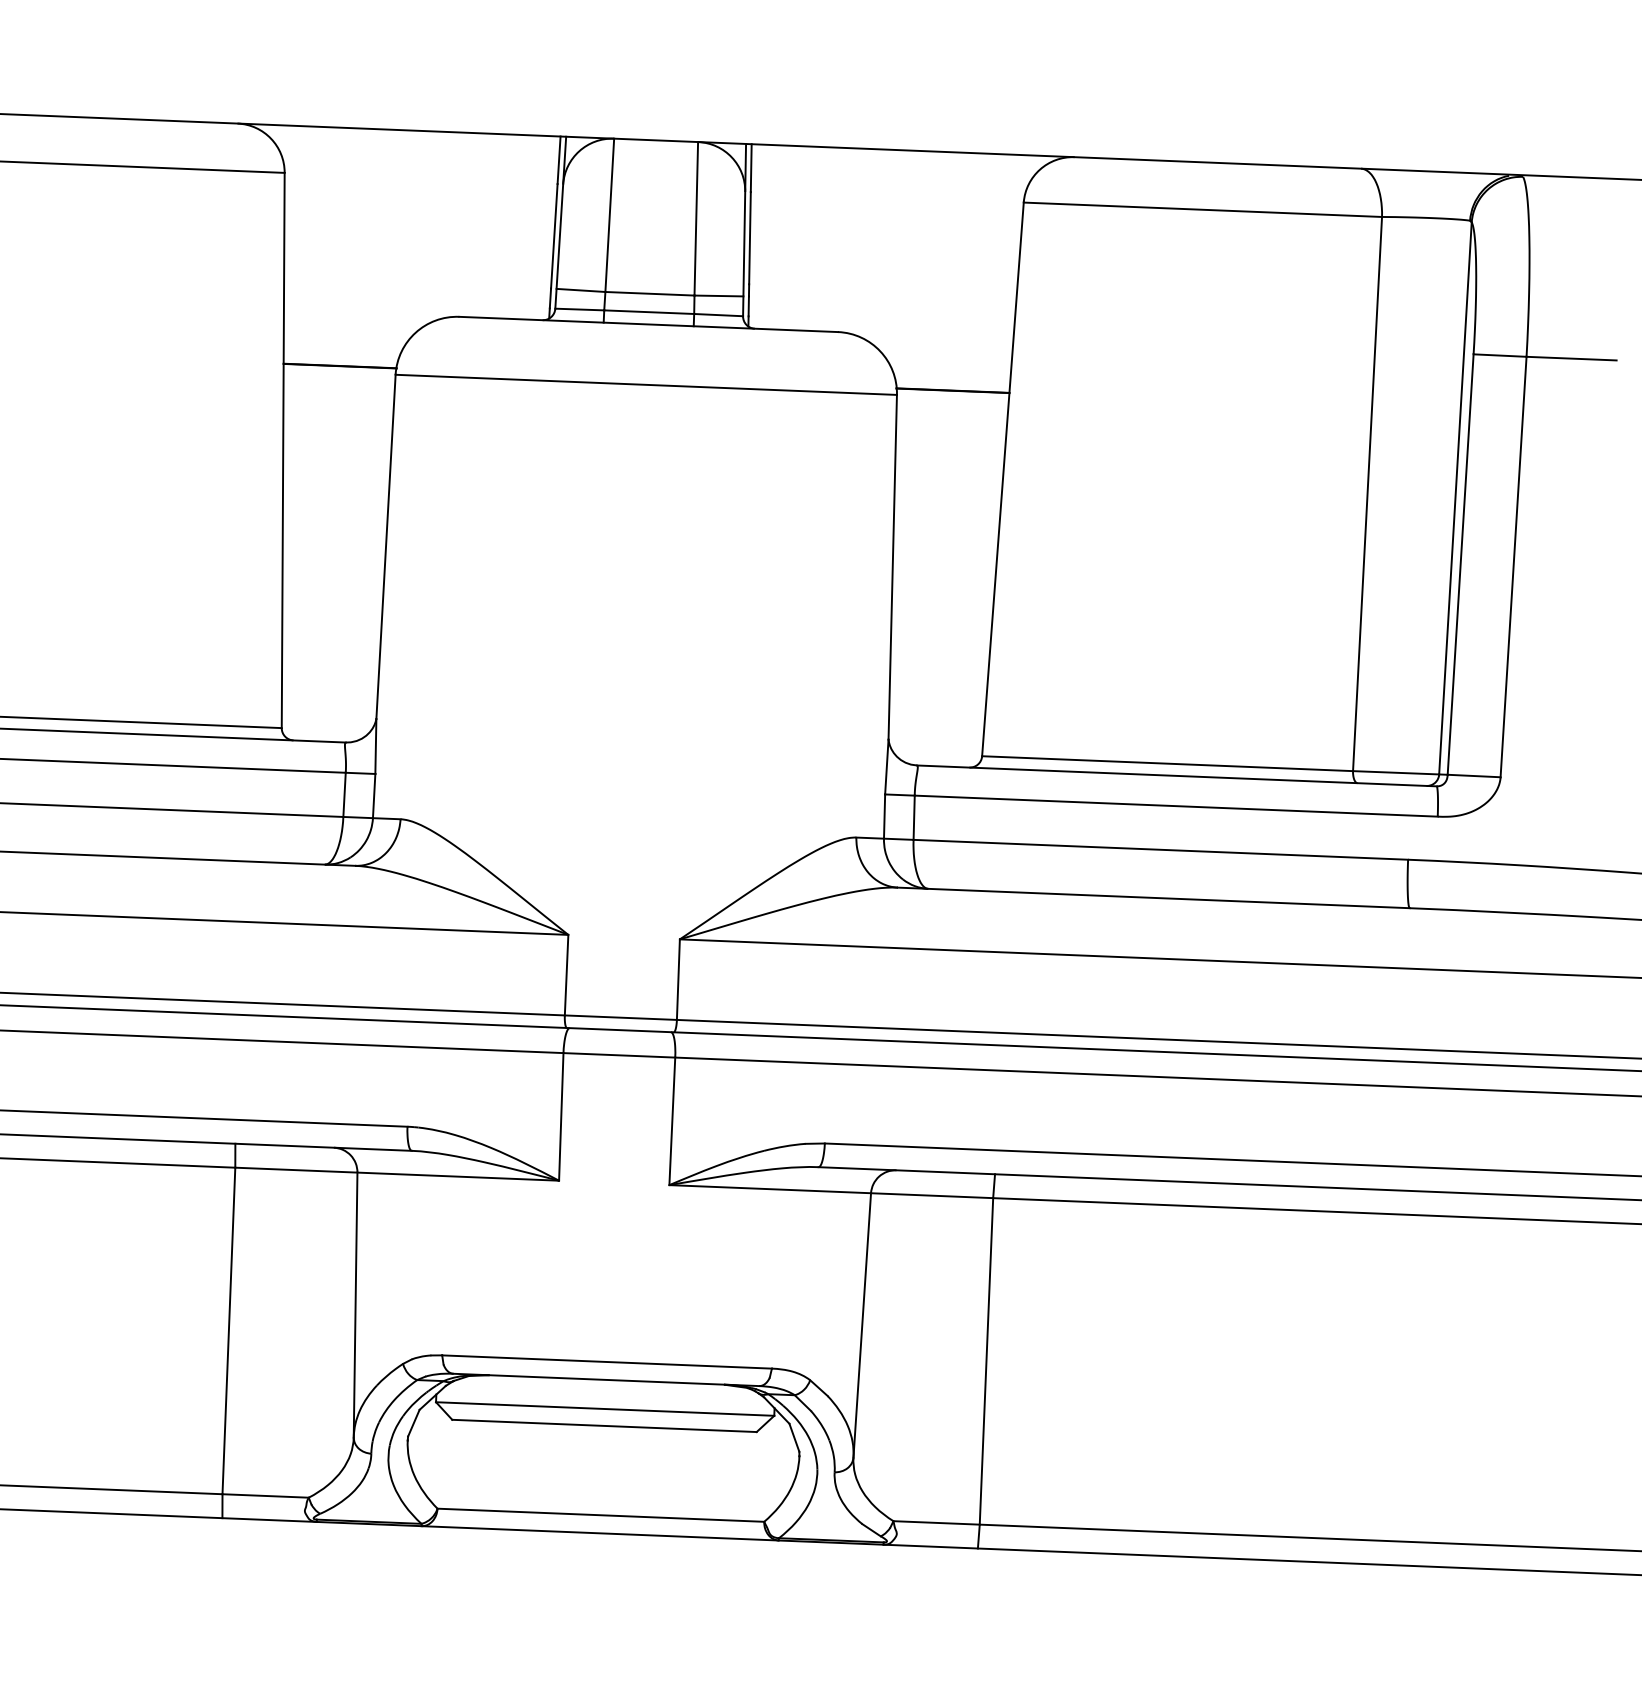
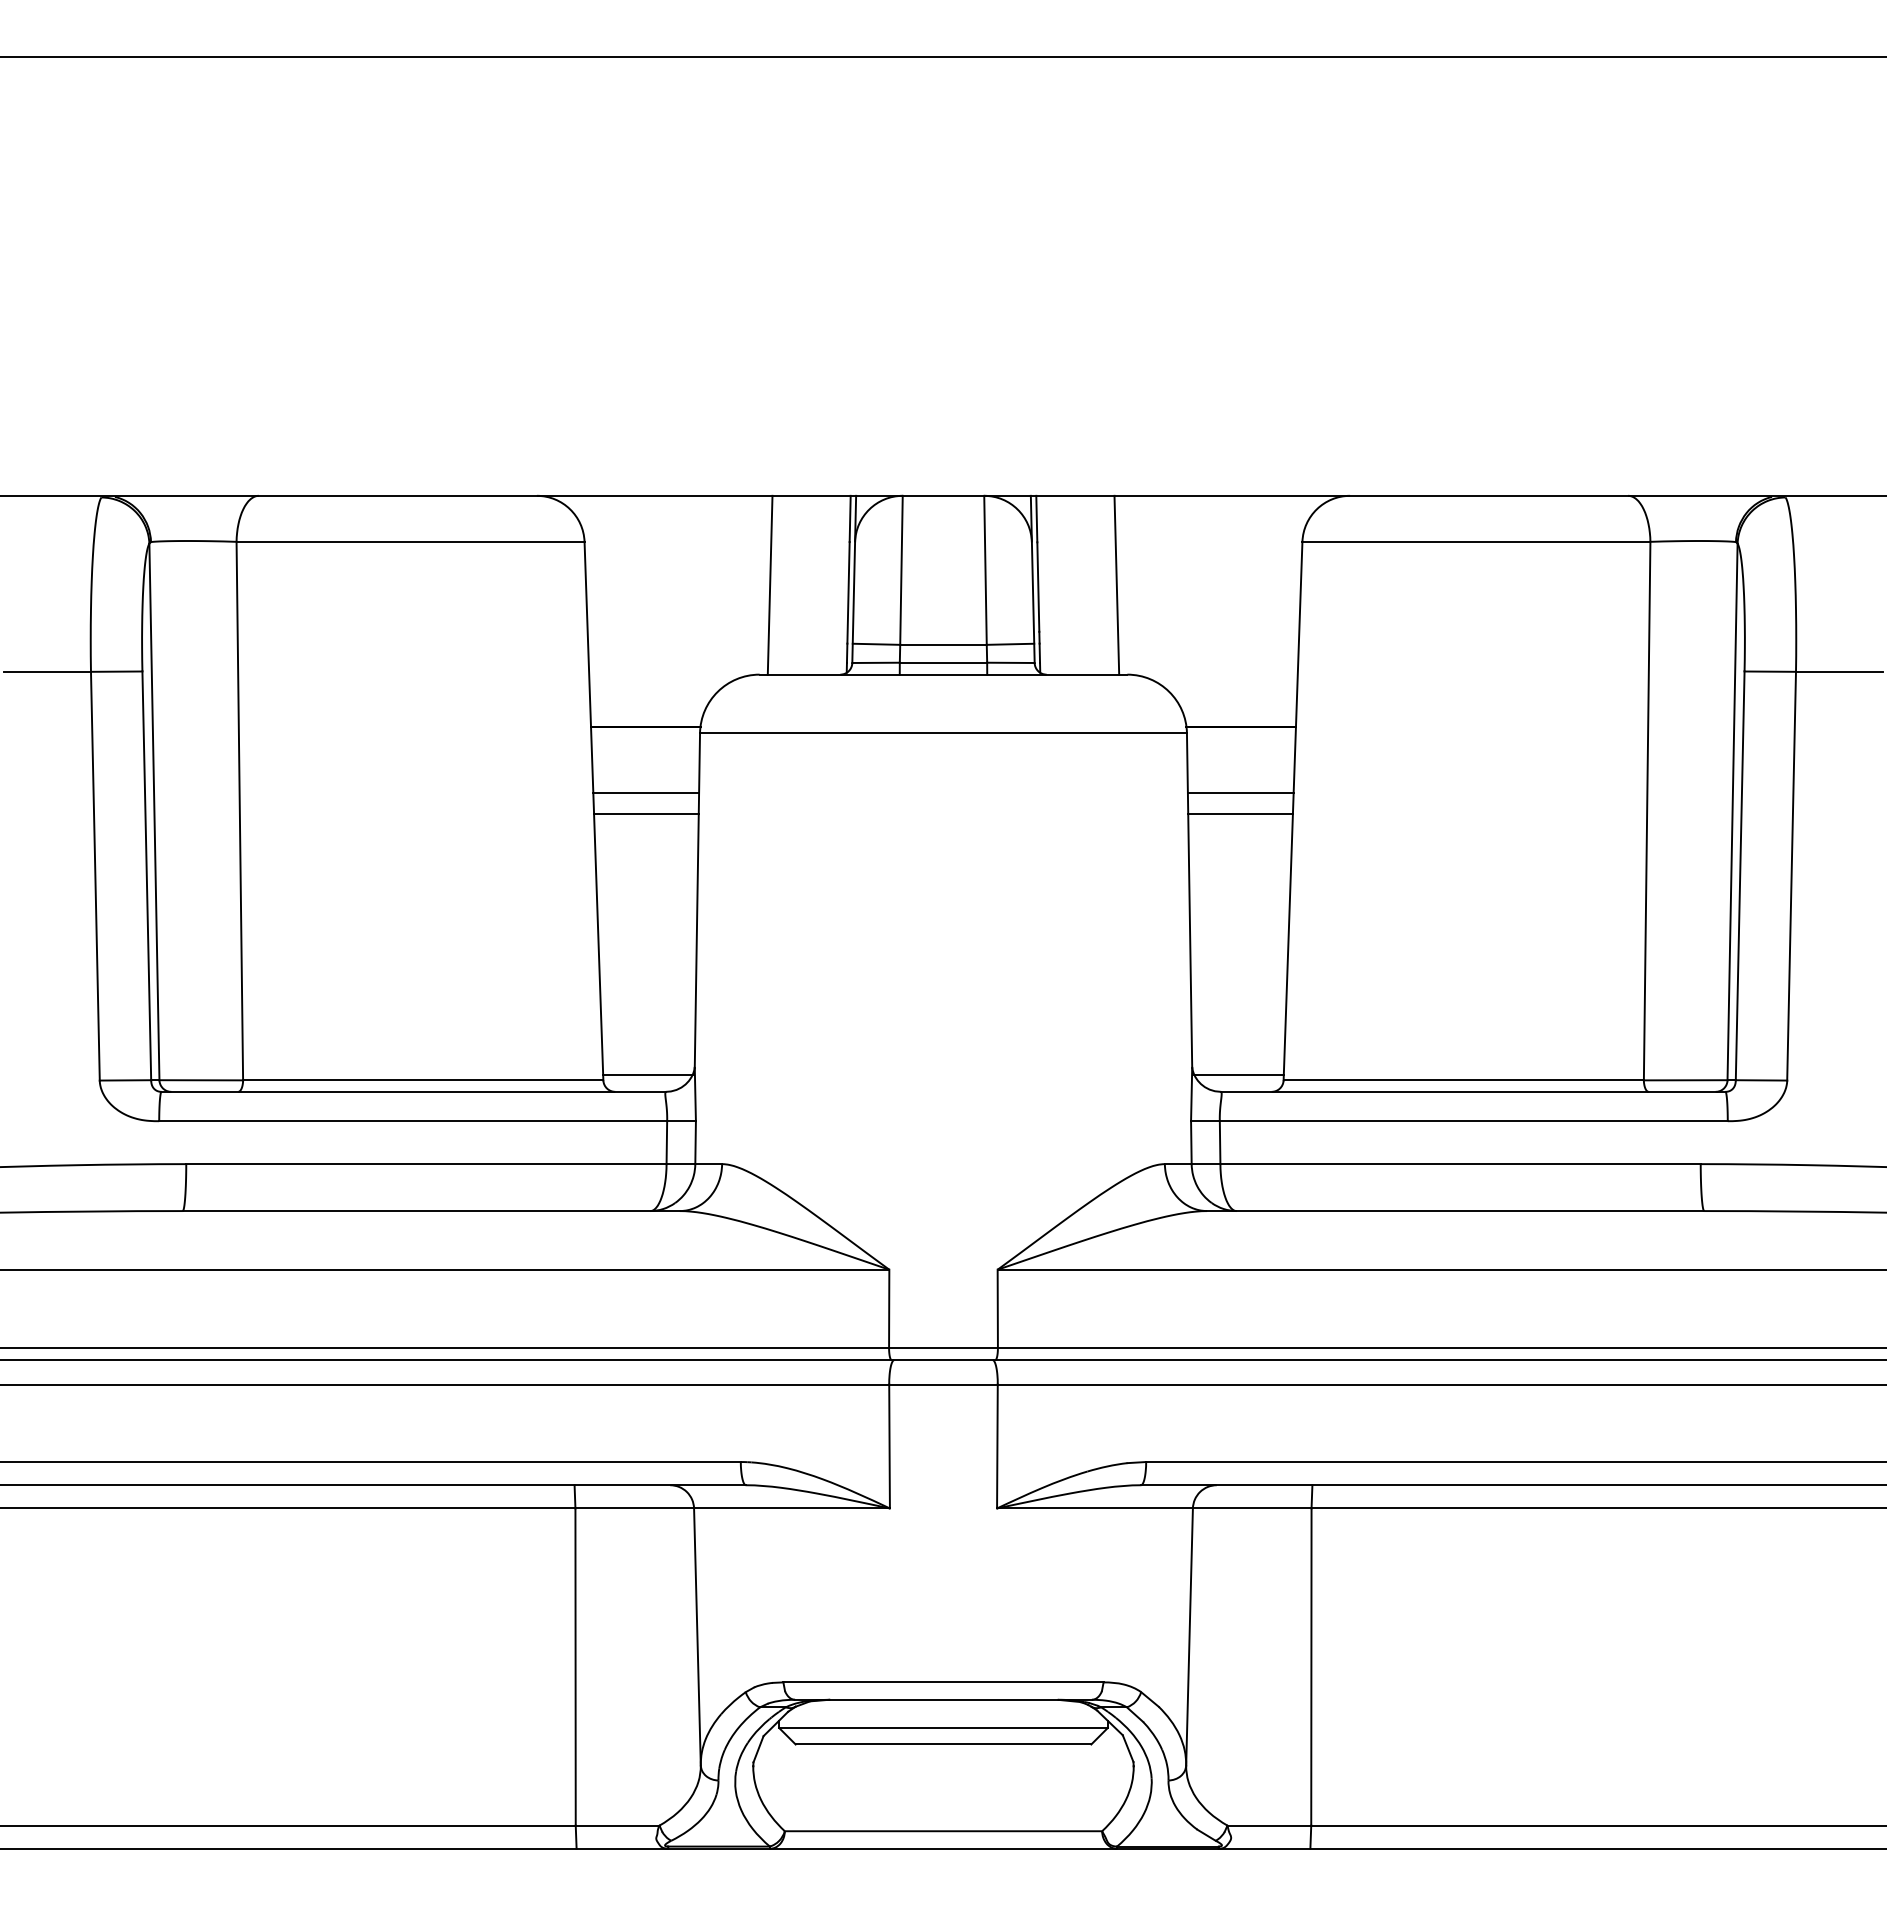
line: (473, 224) -> (769, 584), added
line: (830, 238) -> (1116, 584), added
line: (338, 434) -> (646, 793), added
line: (337, 456) -> (646, 814), added
line: (949, 459) -> (1240, 793), added
line: (948, 480) -> (1240, 814), added
line: (327, 723) -> (647, 1074), added
line: (935, 748) -> (1238, 1074), added

